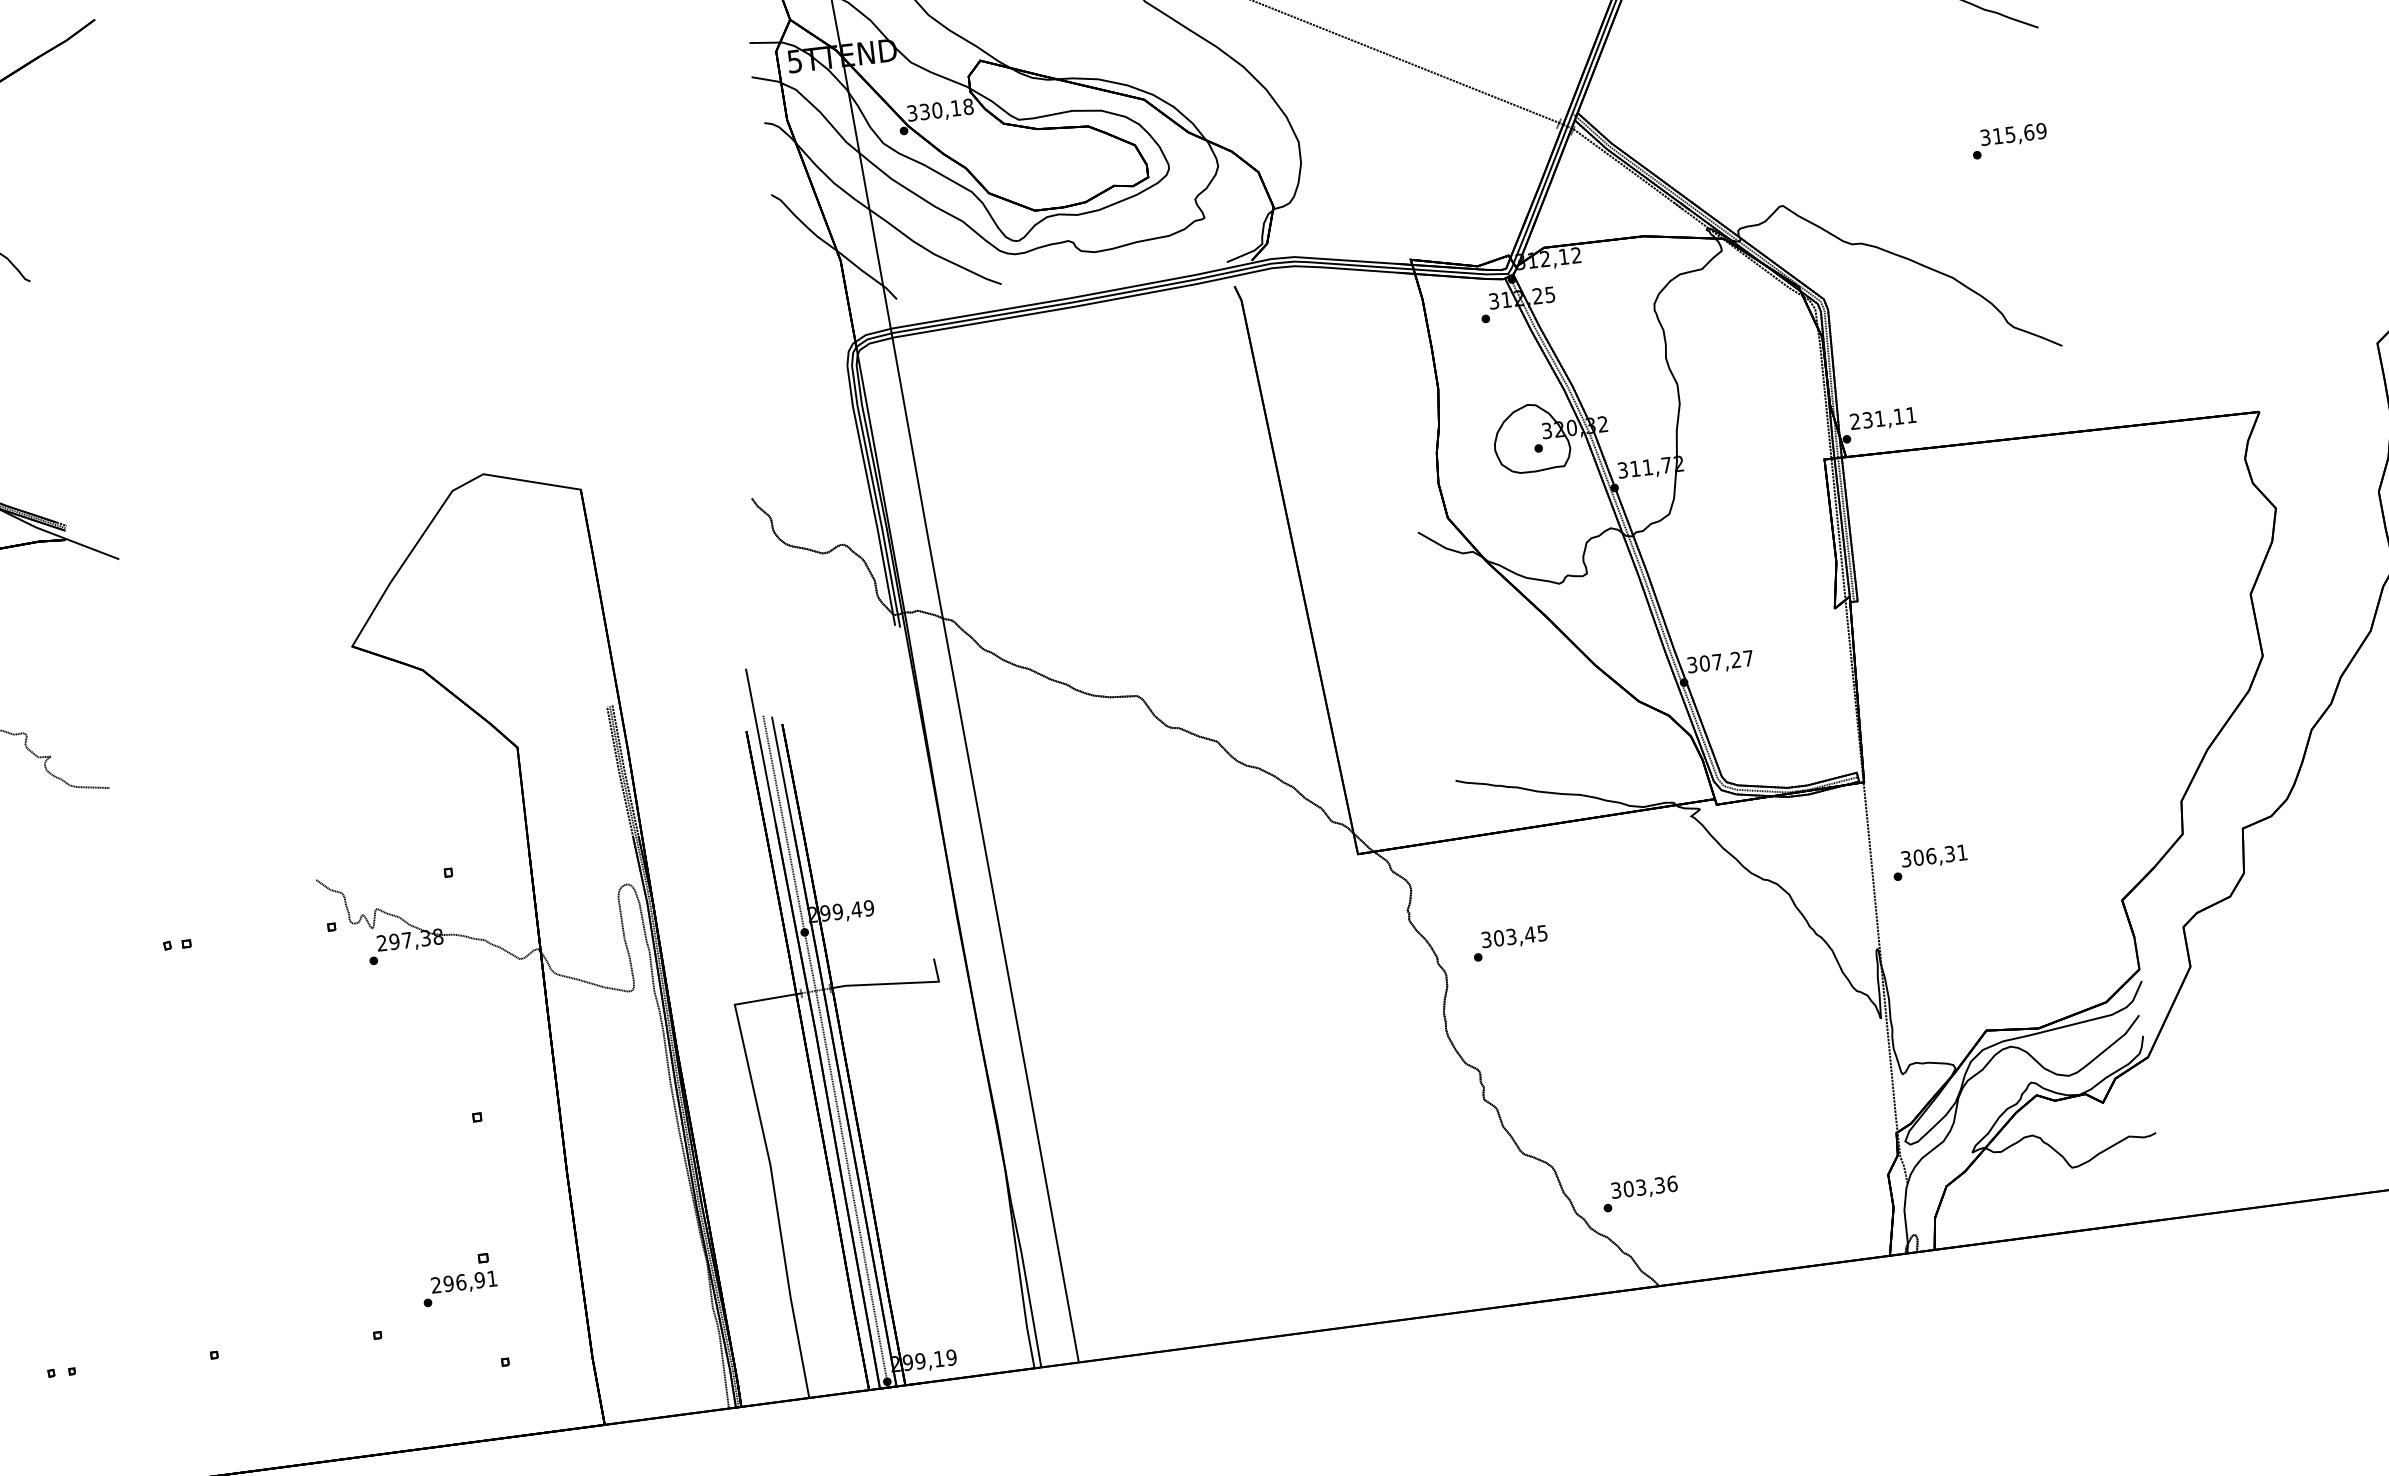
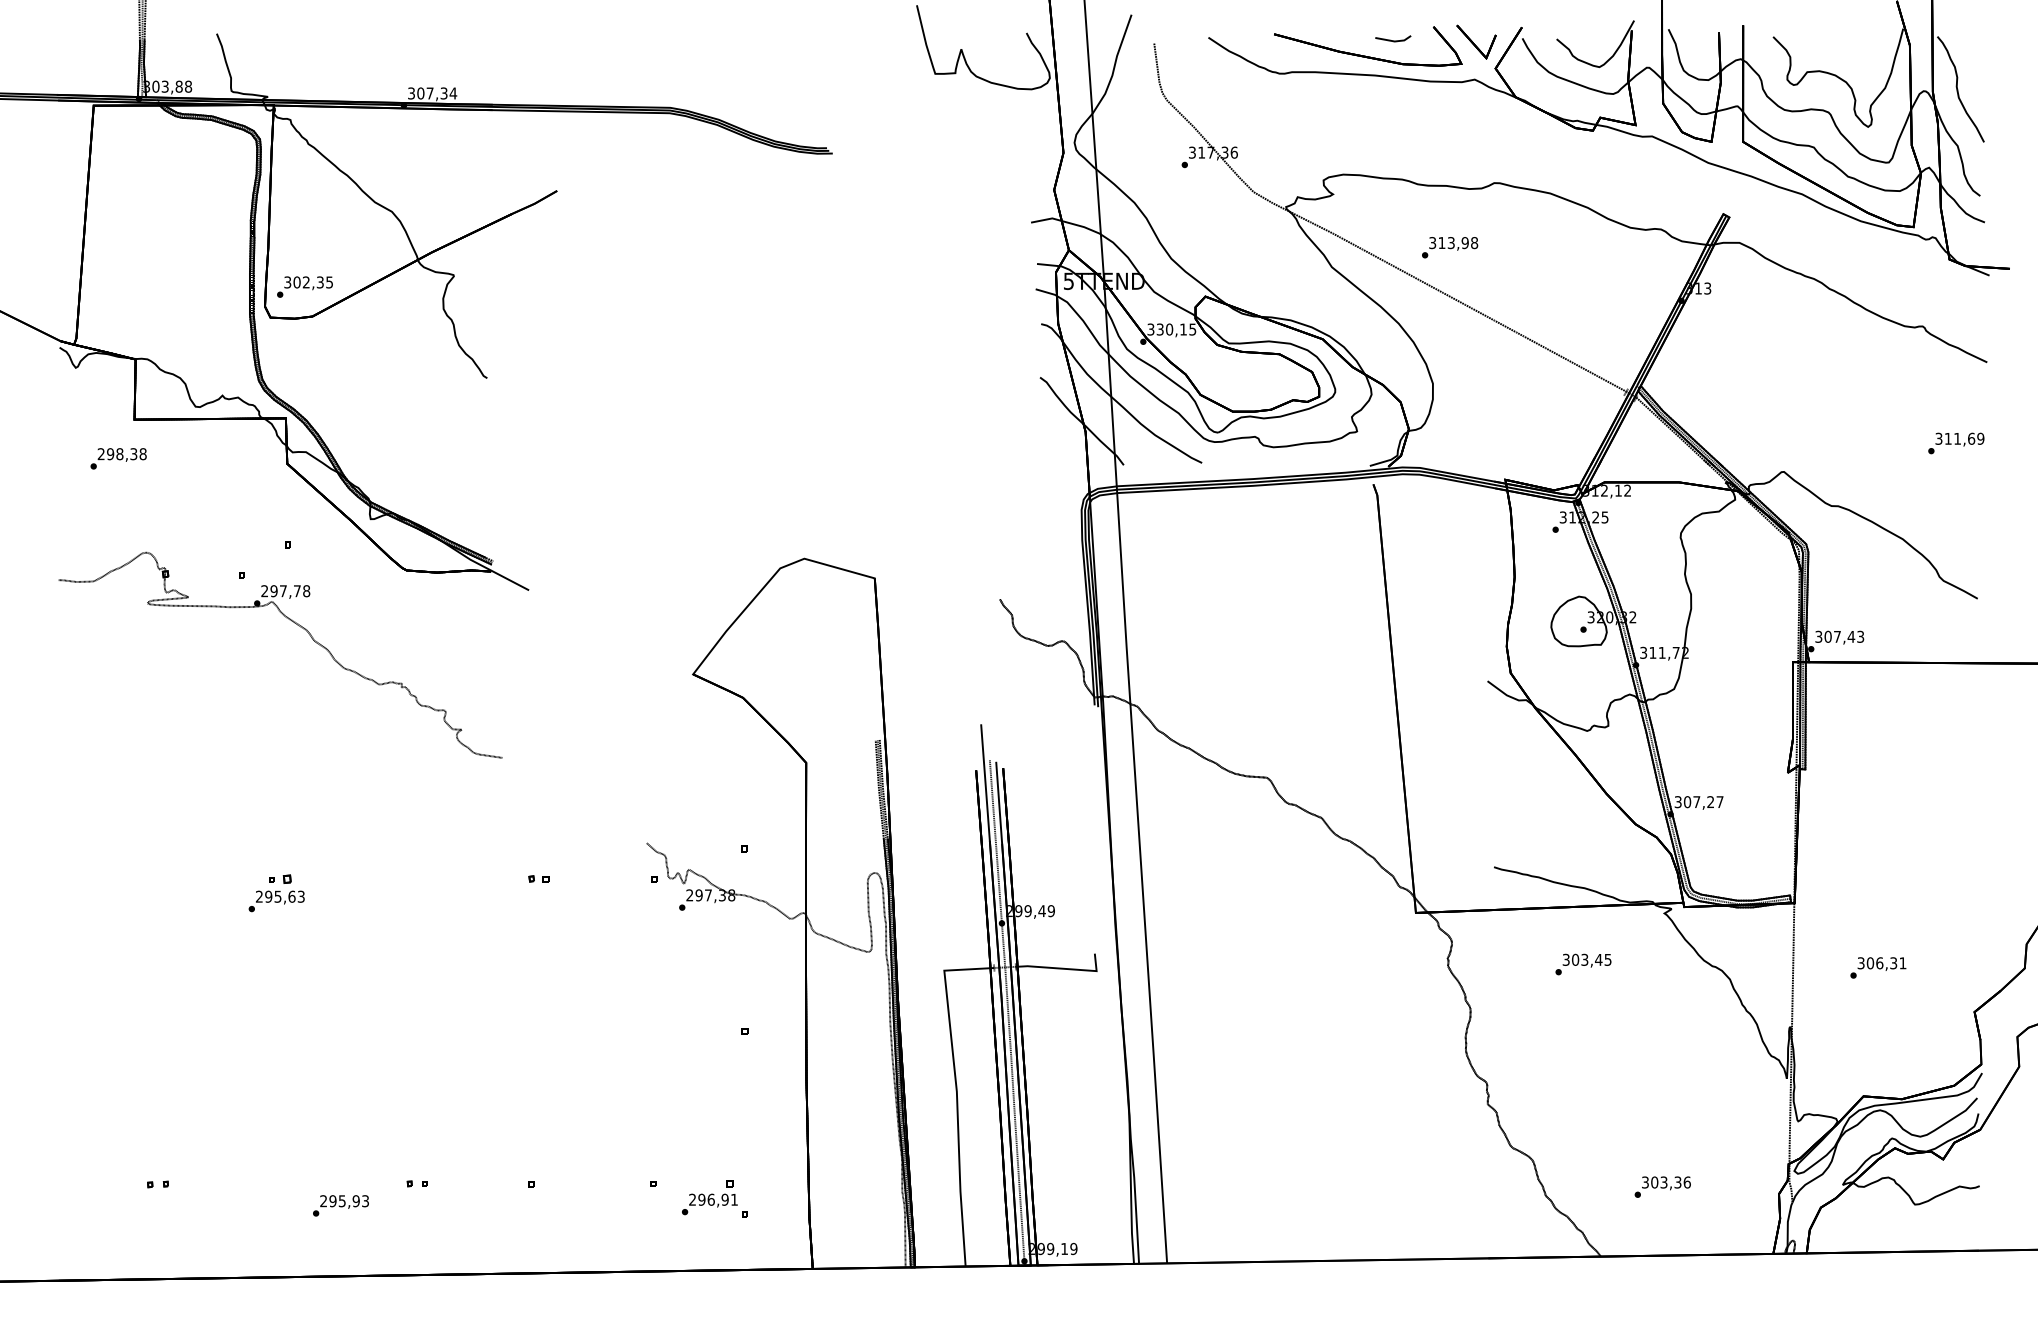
text: (968, 106) -> (1192, 329), 330,18 -> 330,15
text: (2010, 134) -> (1957, 438), 315,69 -> 311,69
text: (1882, 417) -> (1839, 636), 231,11 -> 307,43
text: (1930, 862) -> (1878, 967), moved
text: (1510, 943) -> (1583, 964), moved
text: (1639, 1193) -> (1662, 1186), moved
part: (458, 1279) -> (709, 1197), moved

